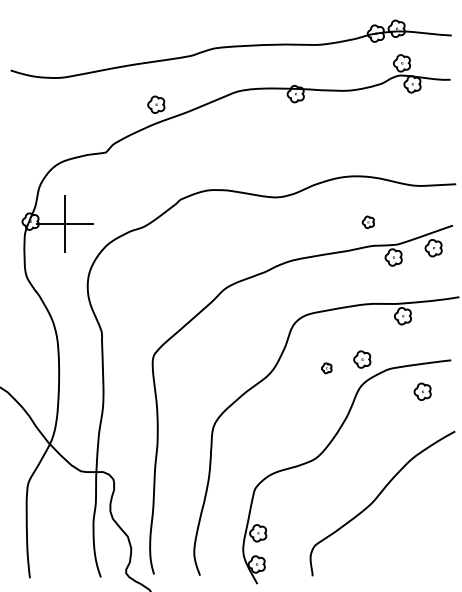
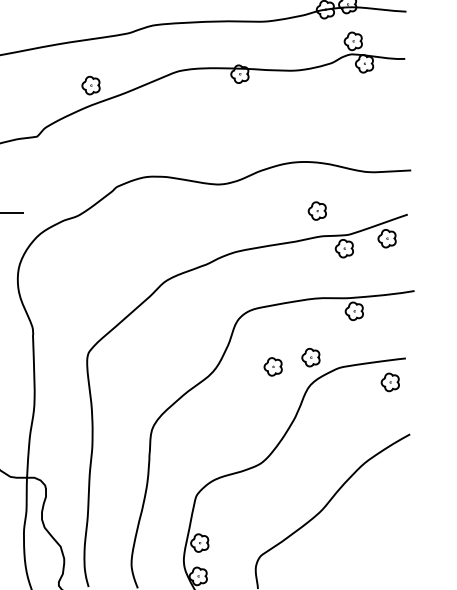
part: (368, 222) -> (317, 211), size x1.43
part: (326, 368) -> (272, 367), size x1.67
part: (422, 391) -> (390, 382), moved

